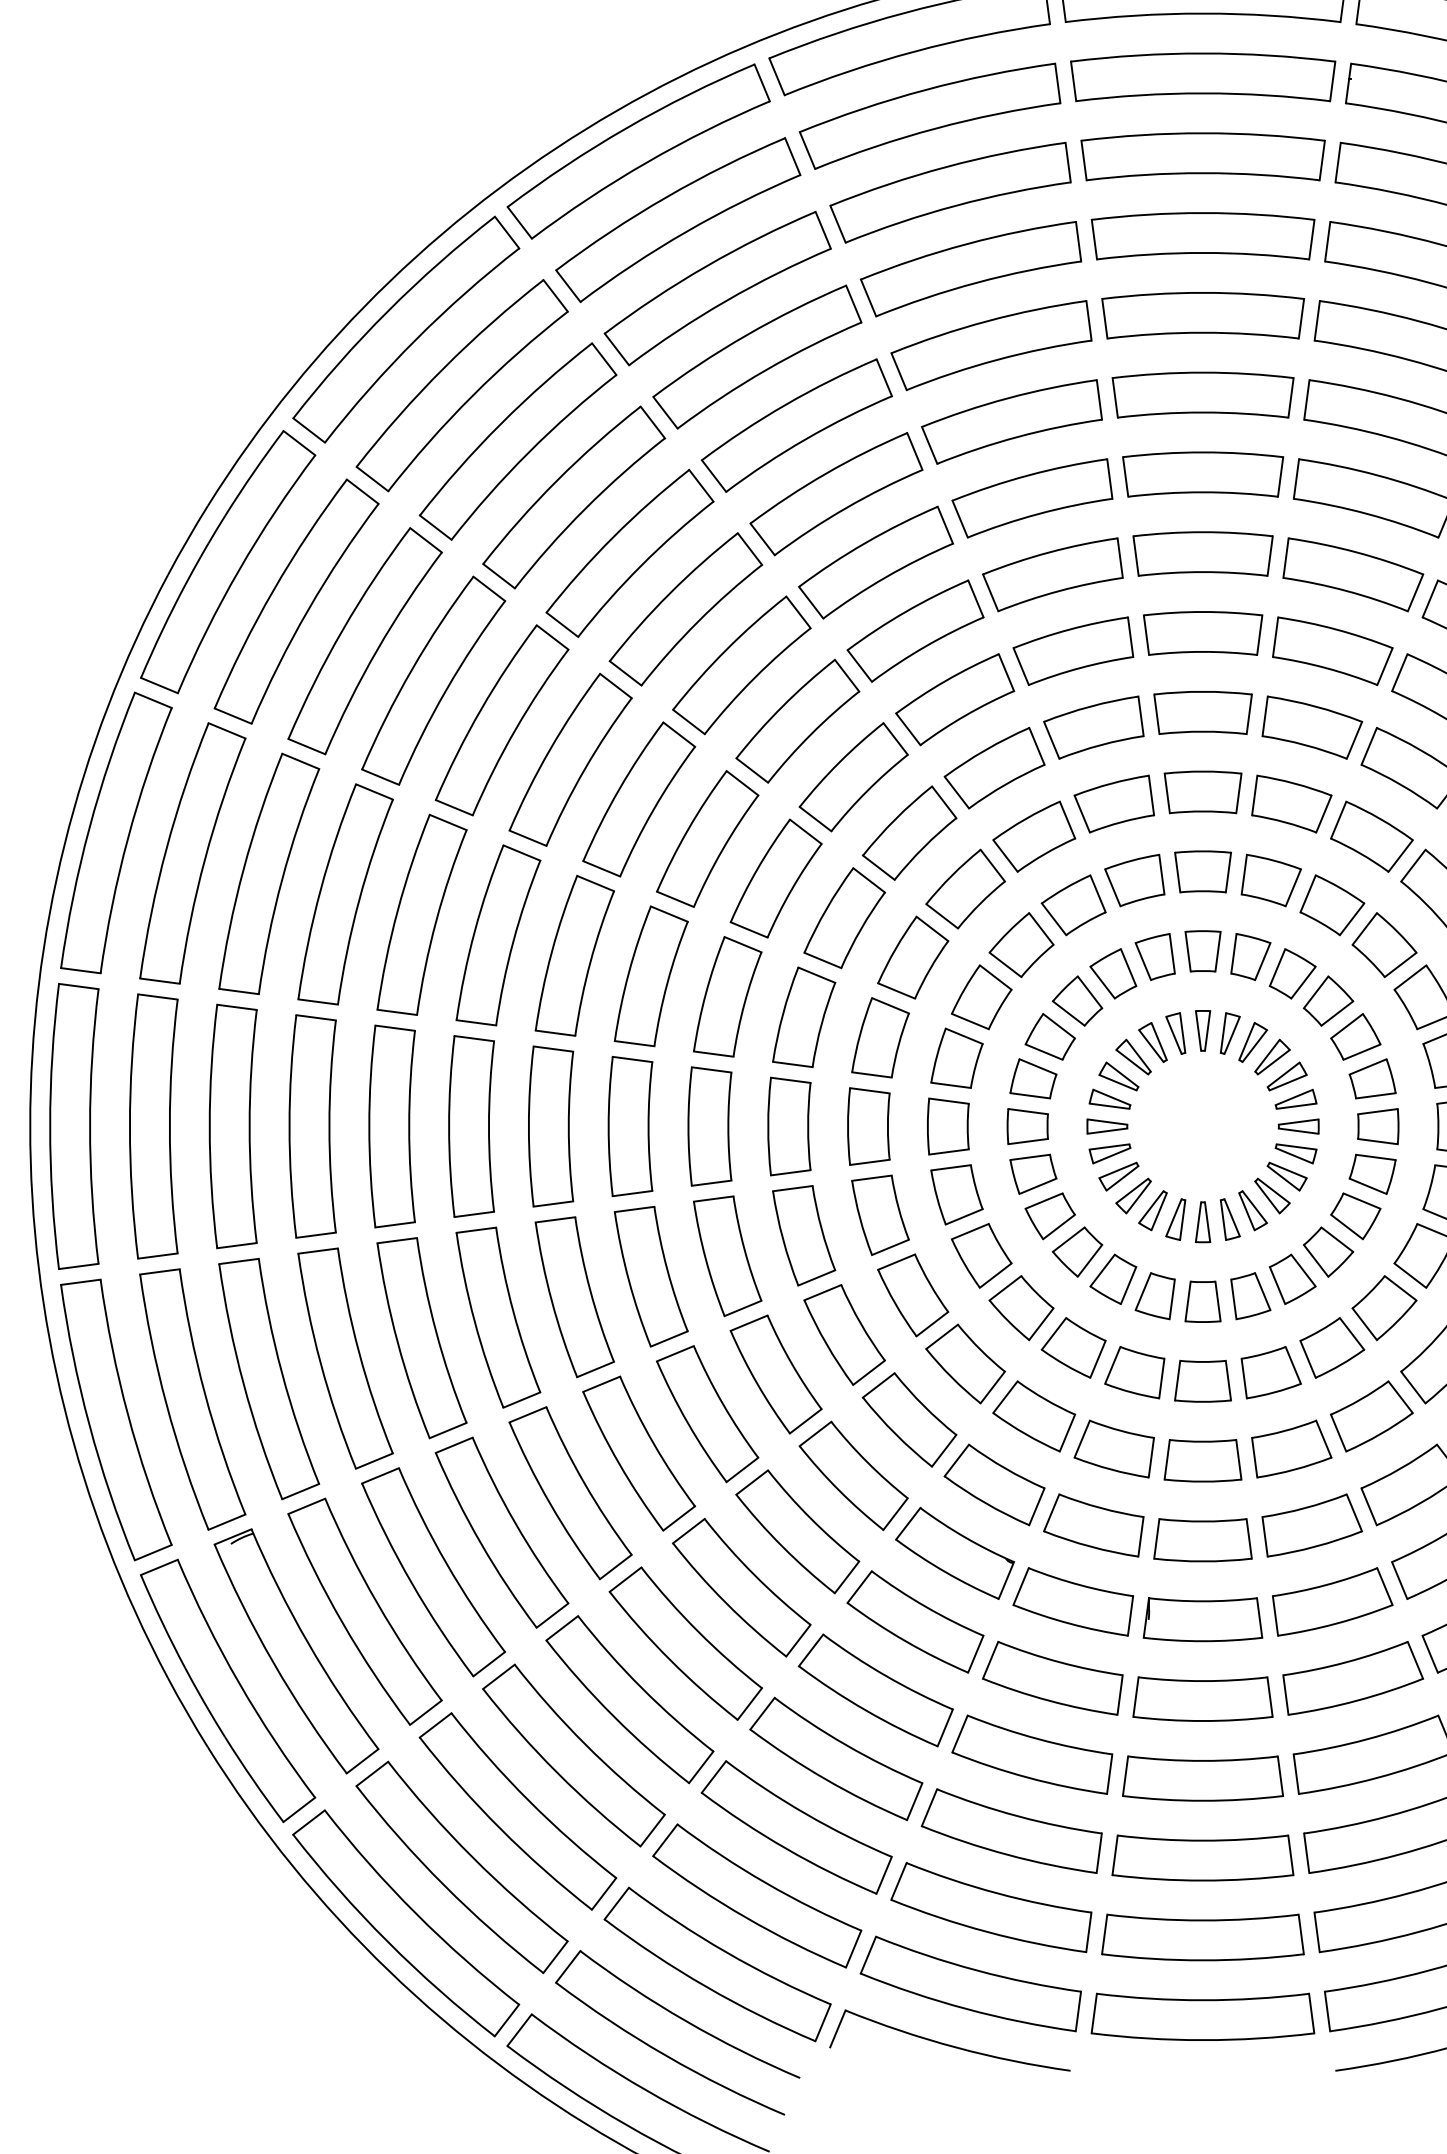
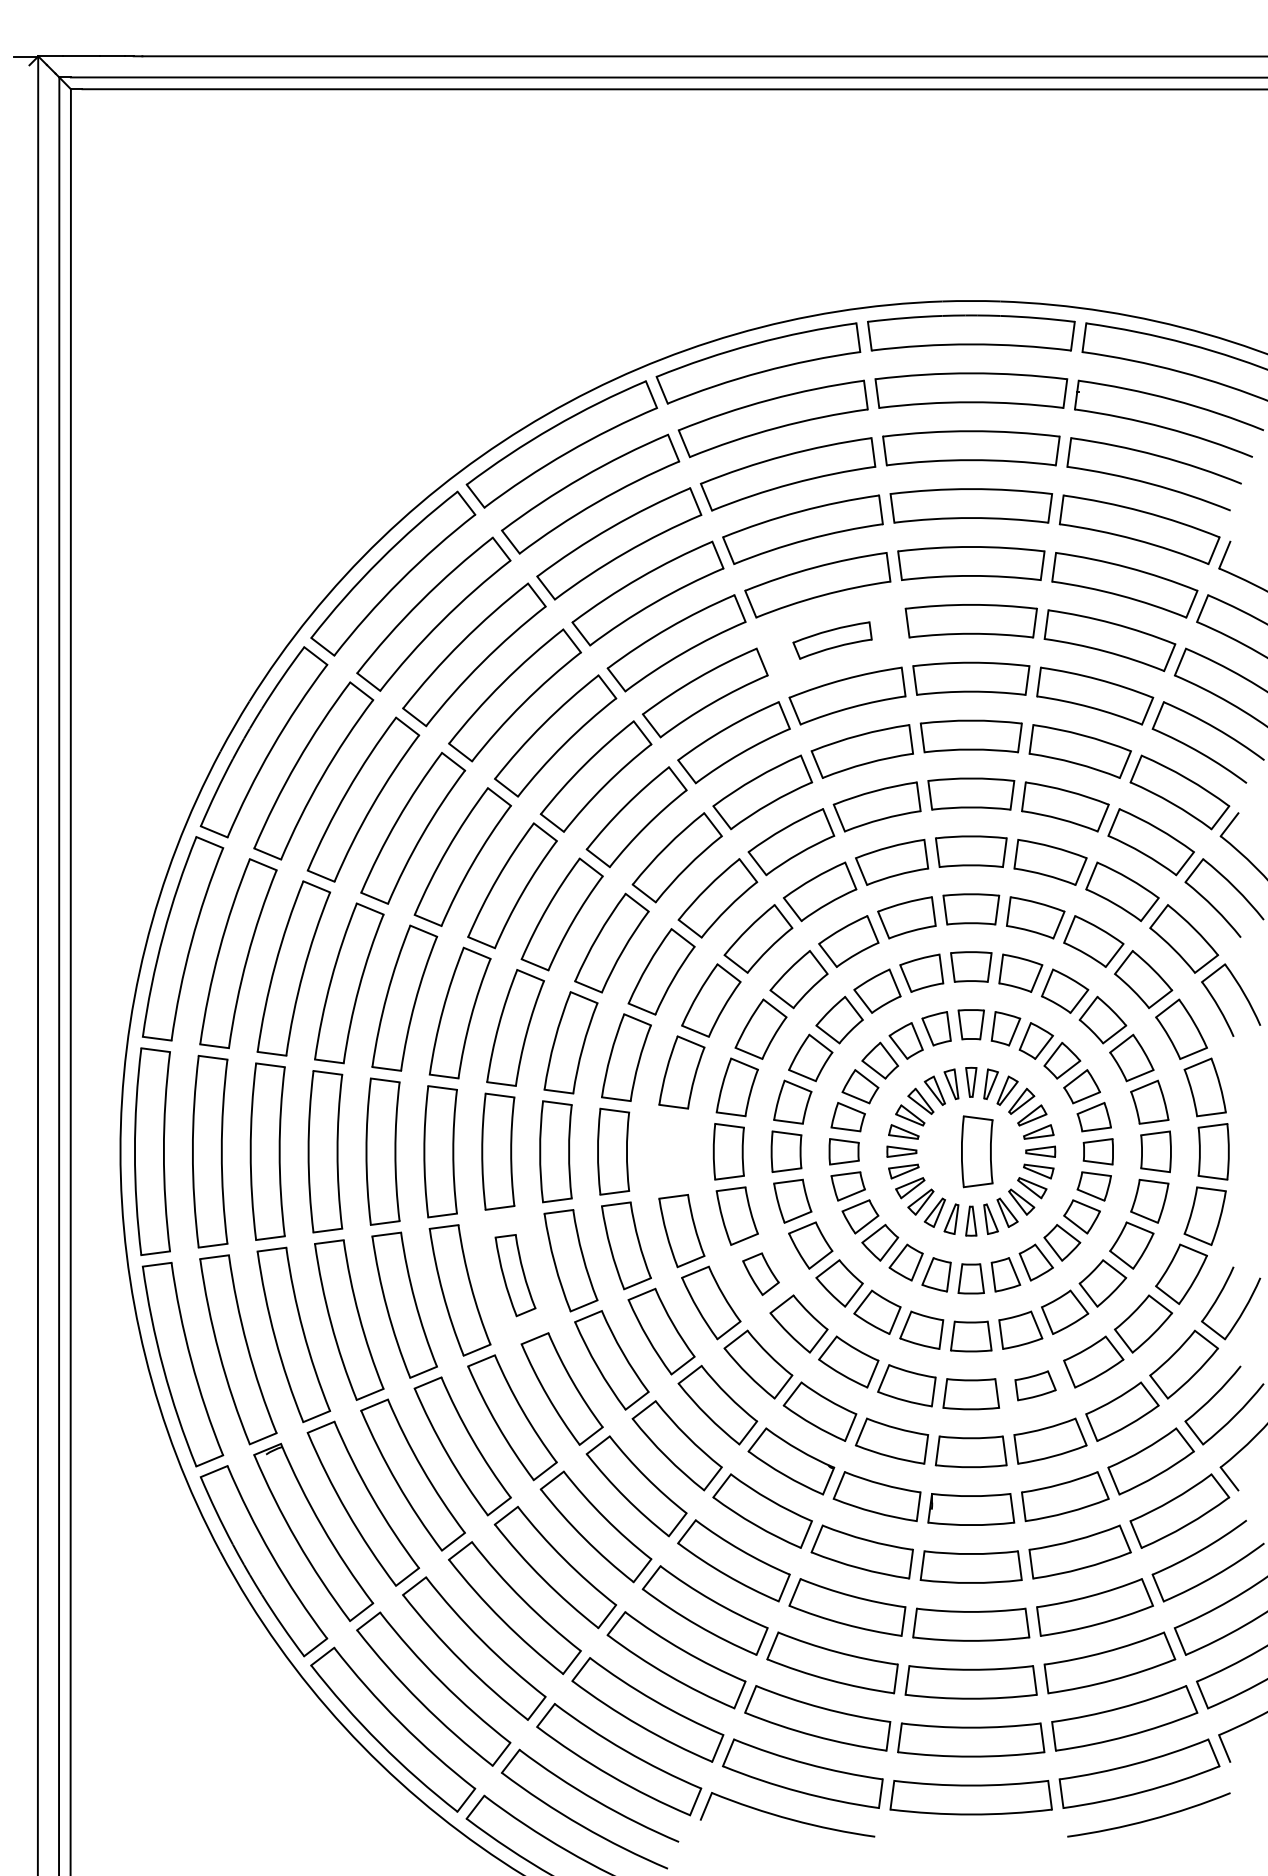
part: (1011, 421) -> (832, 640), size x0.6
part: (789, 1126) -> (977, 1151), moved
part: (912, 1294) -> (760, 1273), size x0.7
part: (574, 1297) -> (515, 1275), size x0.7
part: (1291, 1448) -> (1035, 1385), size x0.7

